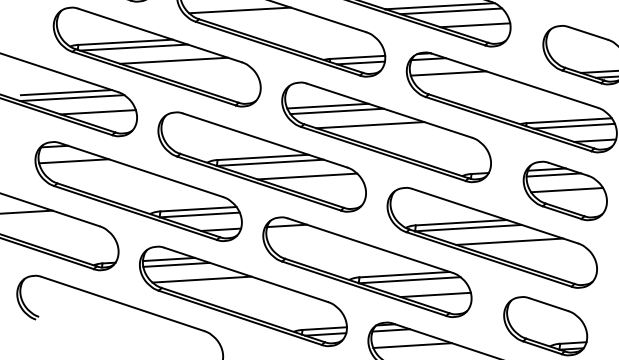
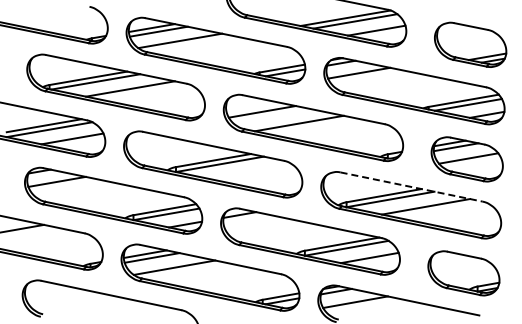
line: (337, 111) -> (270, 115), removed
line: (308, 175) -> (252, 171), removed
line: (495, 216) -> (411, 187), solid -> dashed

